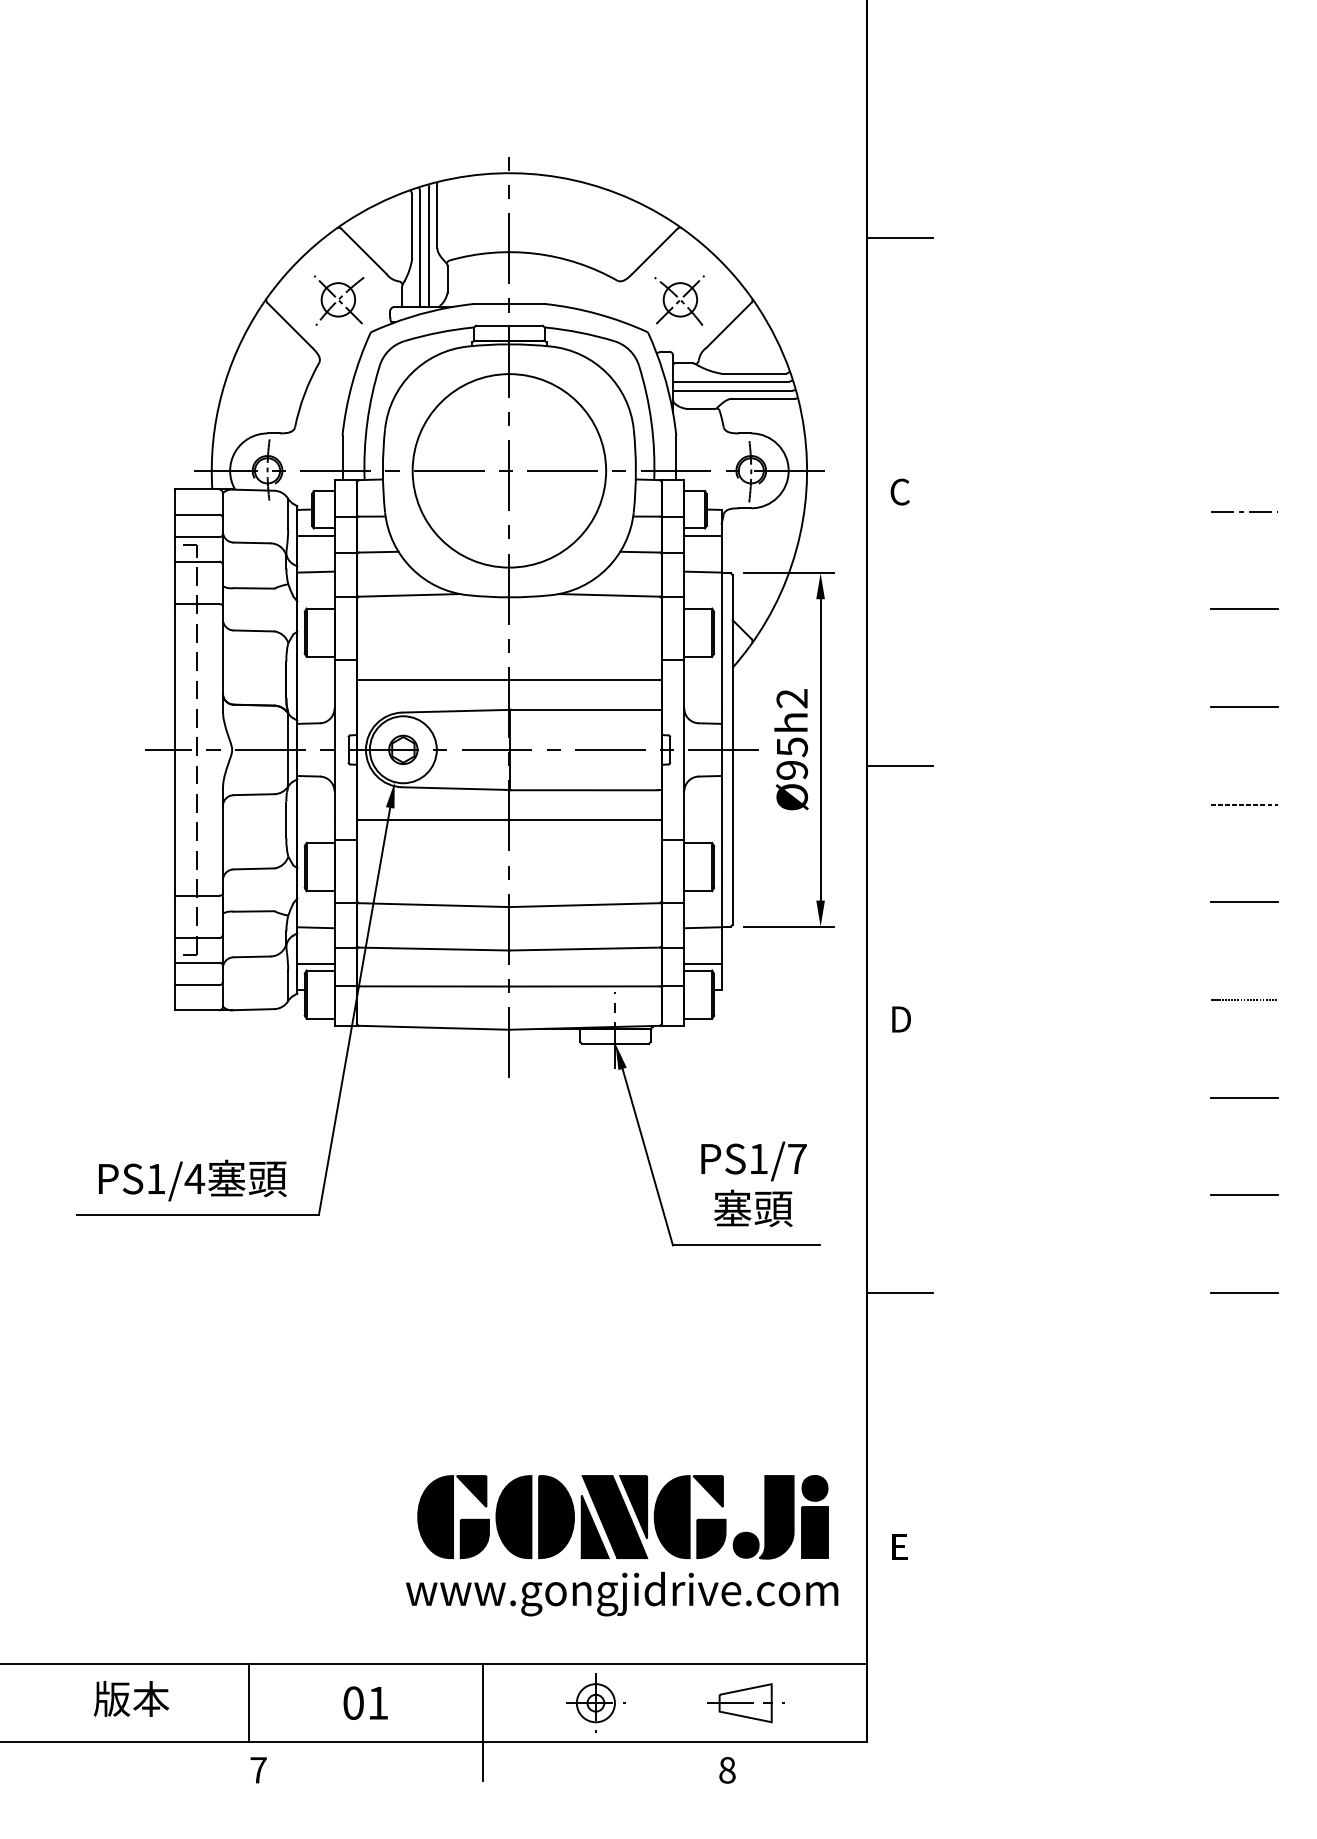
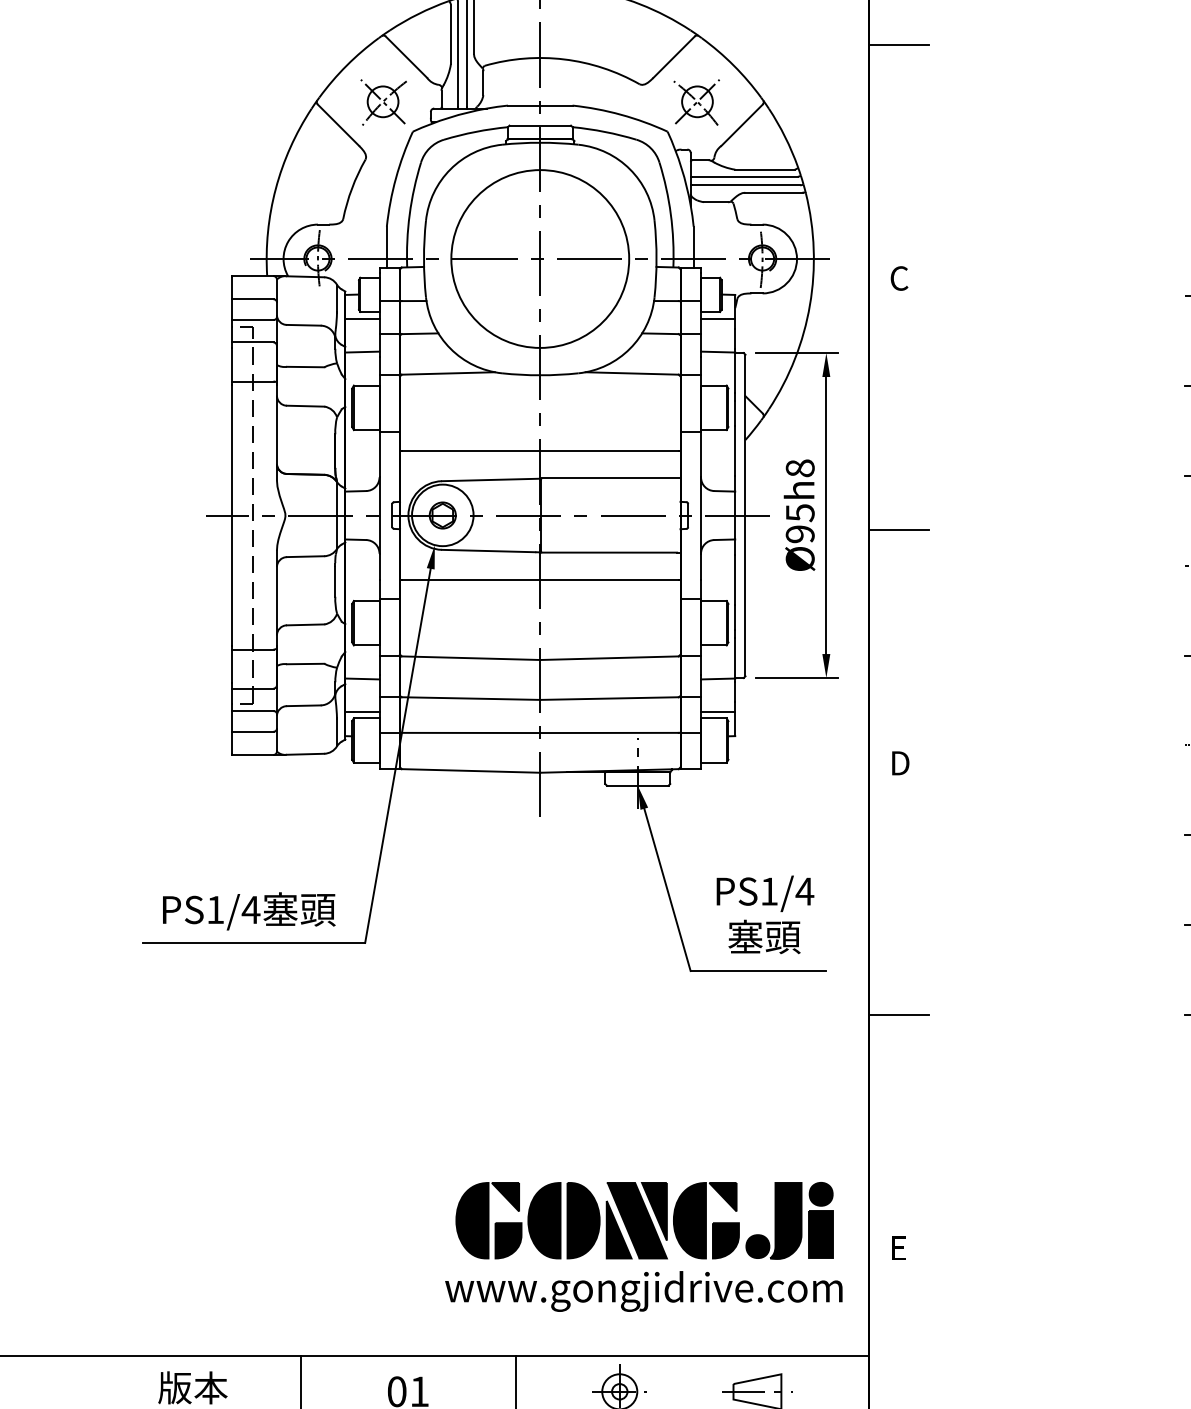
text: (792, 698) -> (800, 468), Ø95h2 -> Ø95h8
text: (797, 1158) -> (805, 891), PS1/7 -> PS1/4

